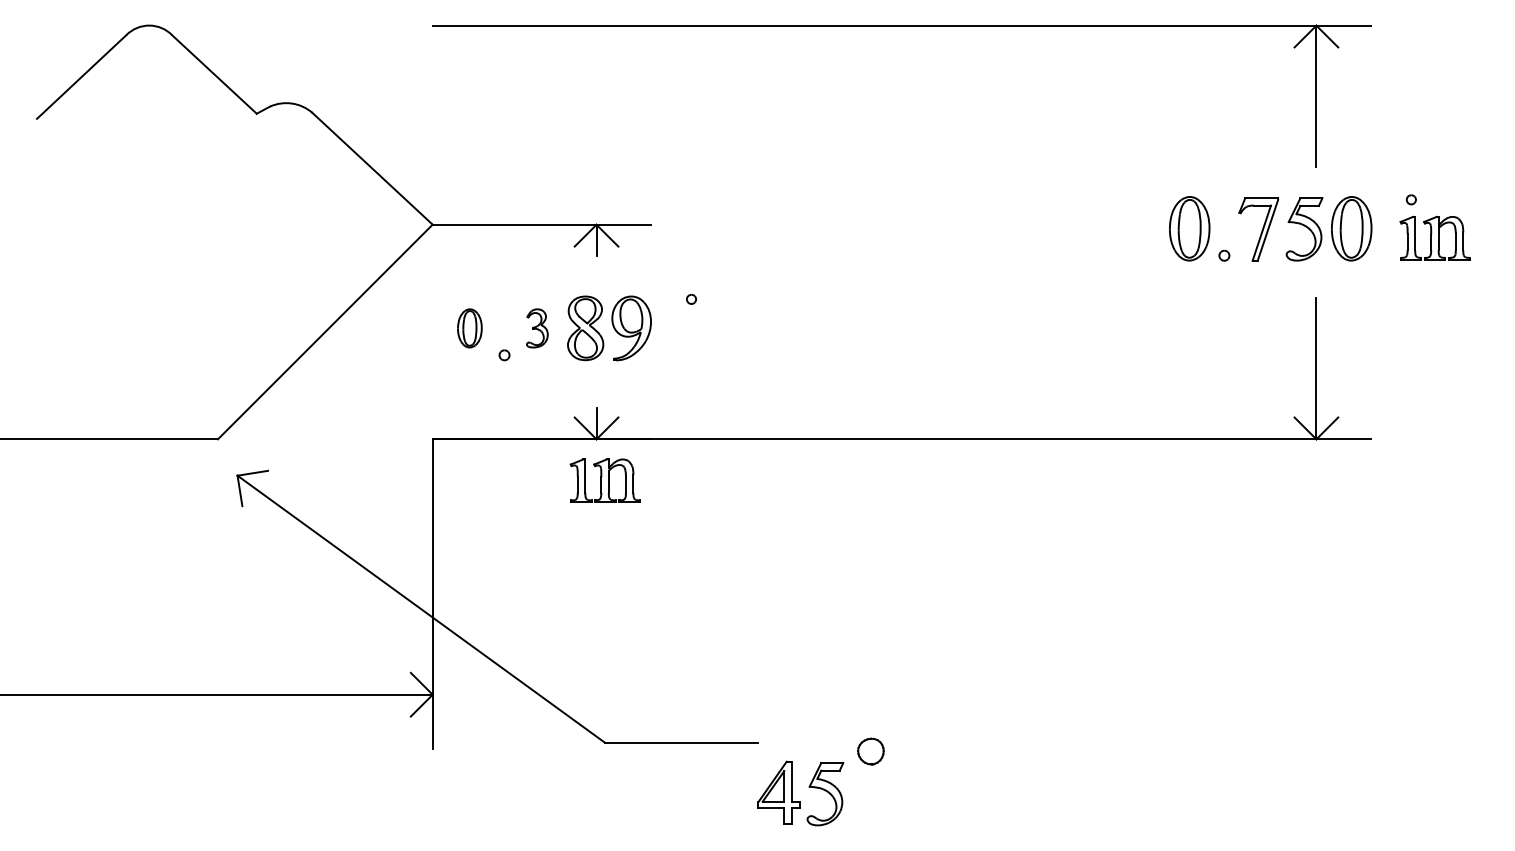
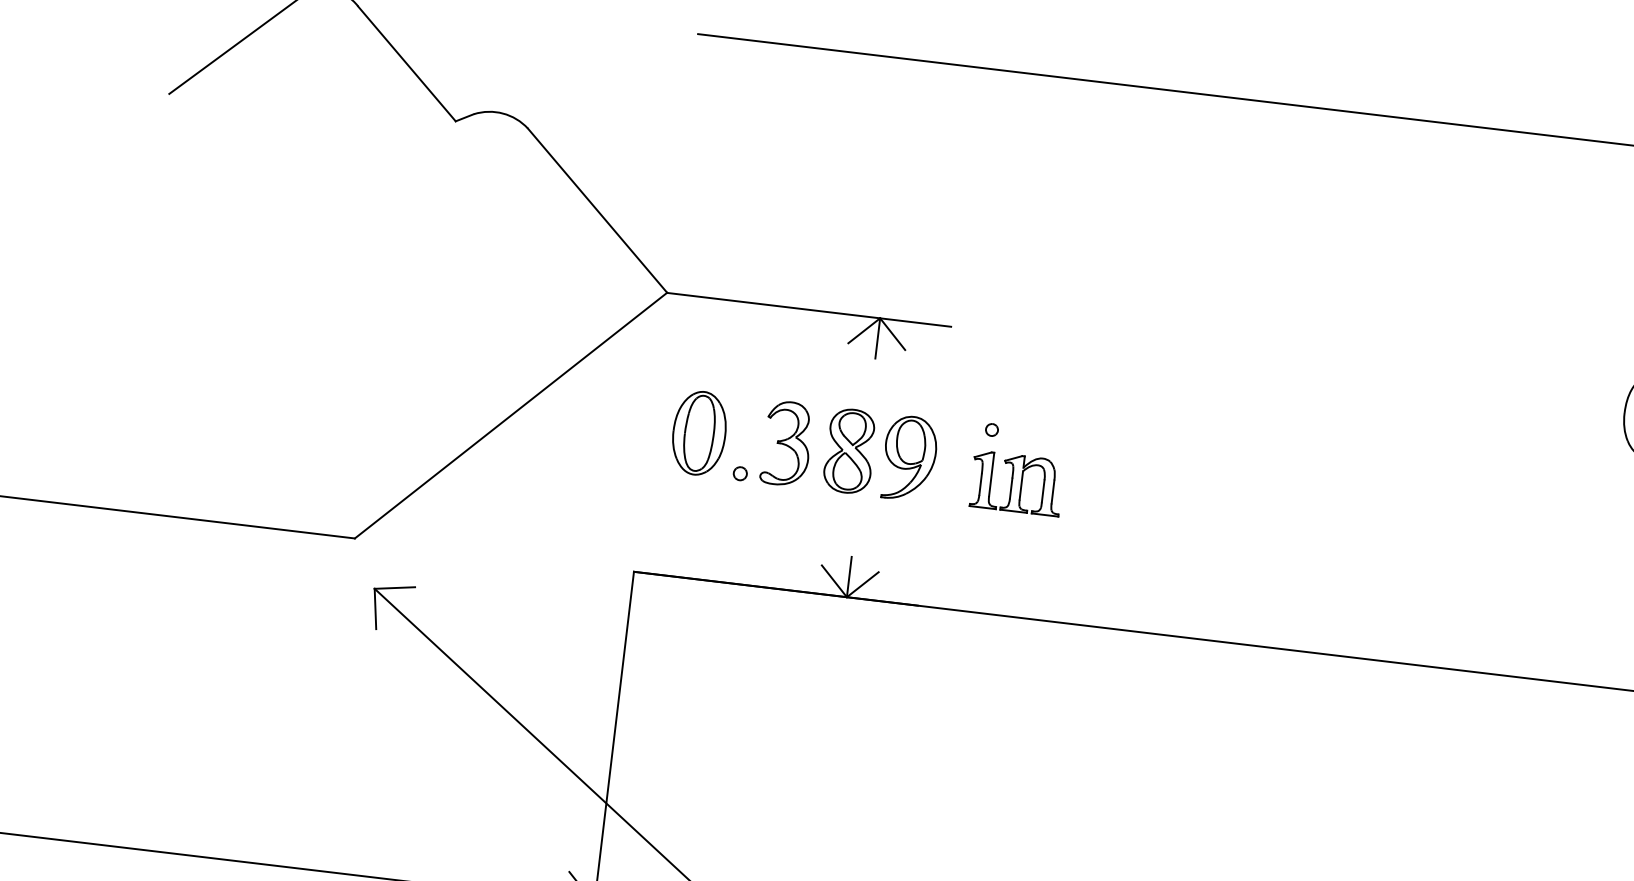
part: (469, 328) -> (698, 433), size x1.67
part: (537, 328) -> (787, 443), size x1.67
part: (604, 480) -> (1015, 483), moved

